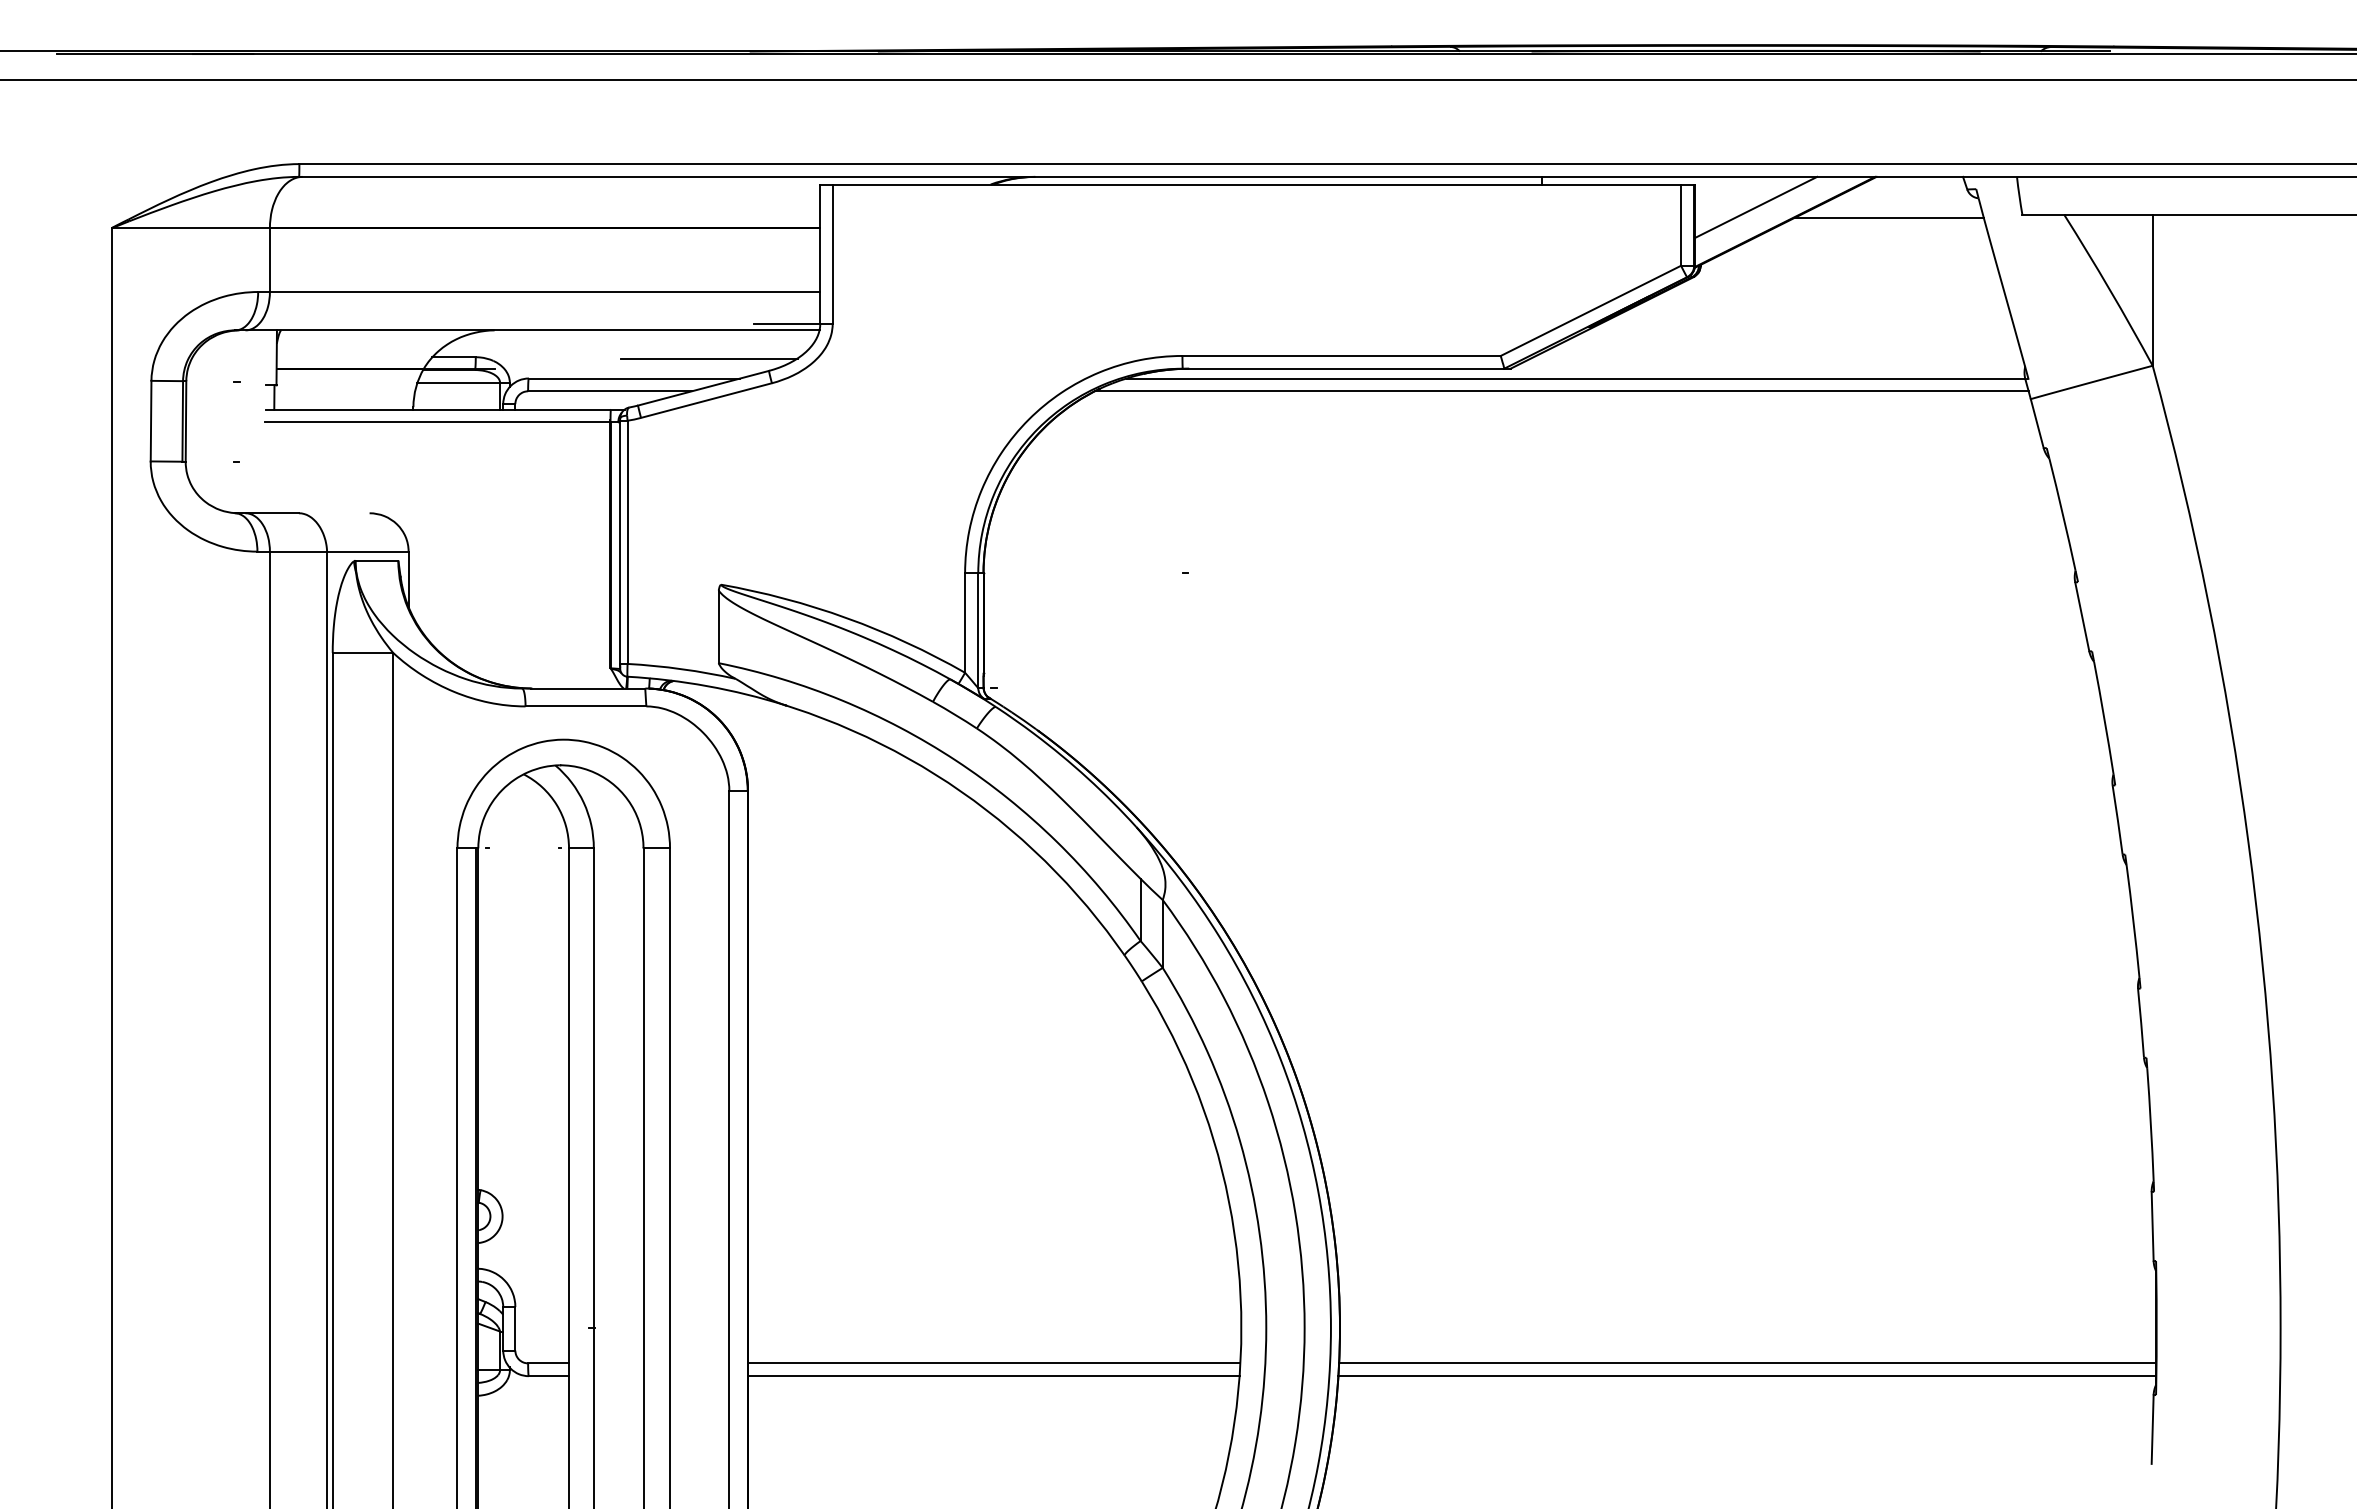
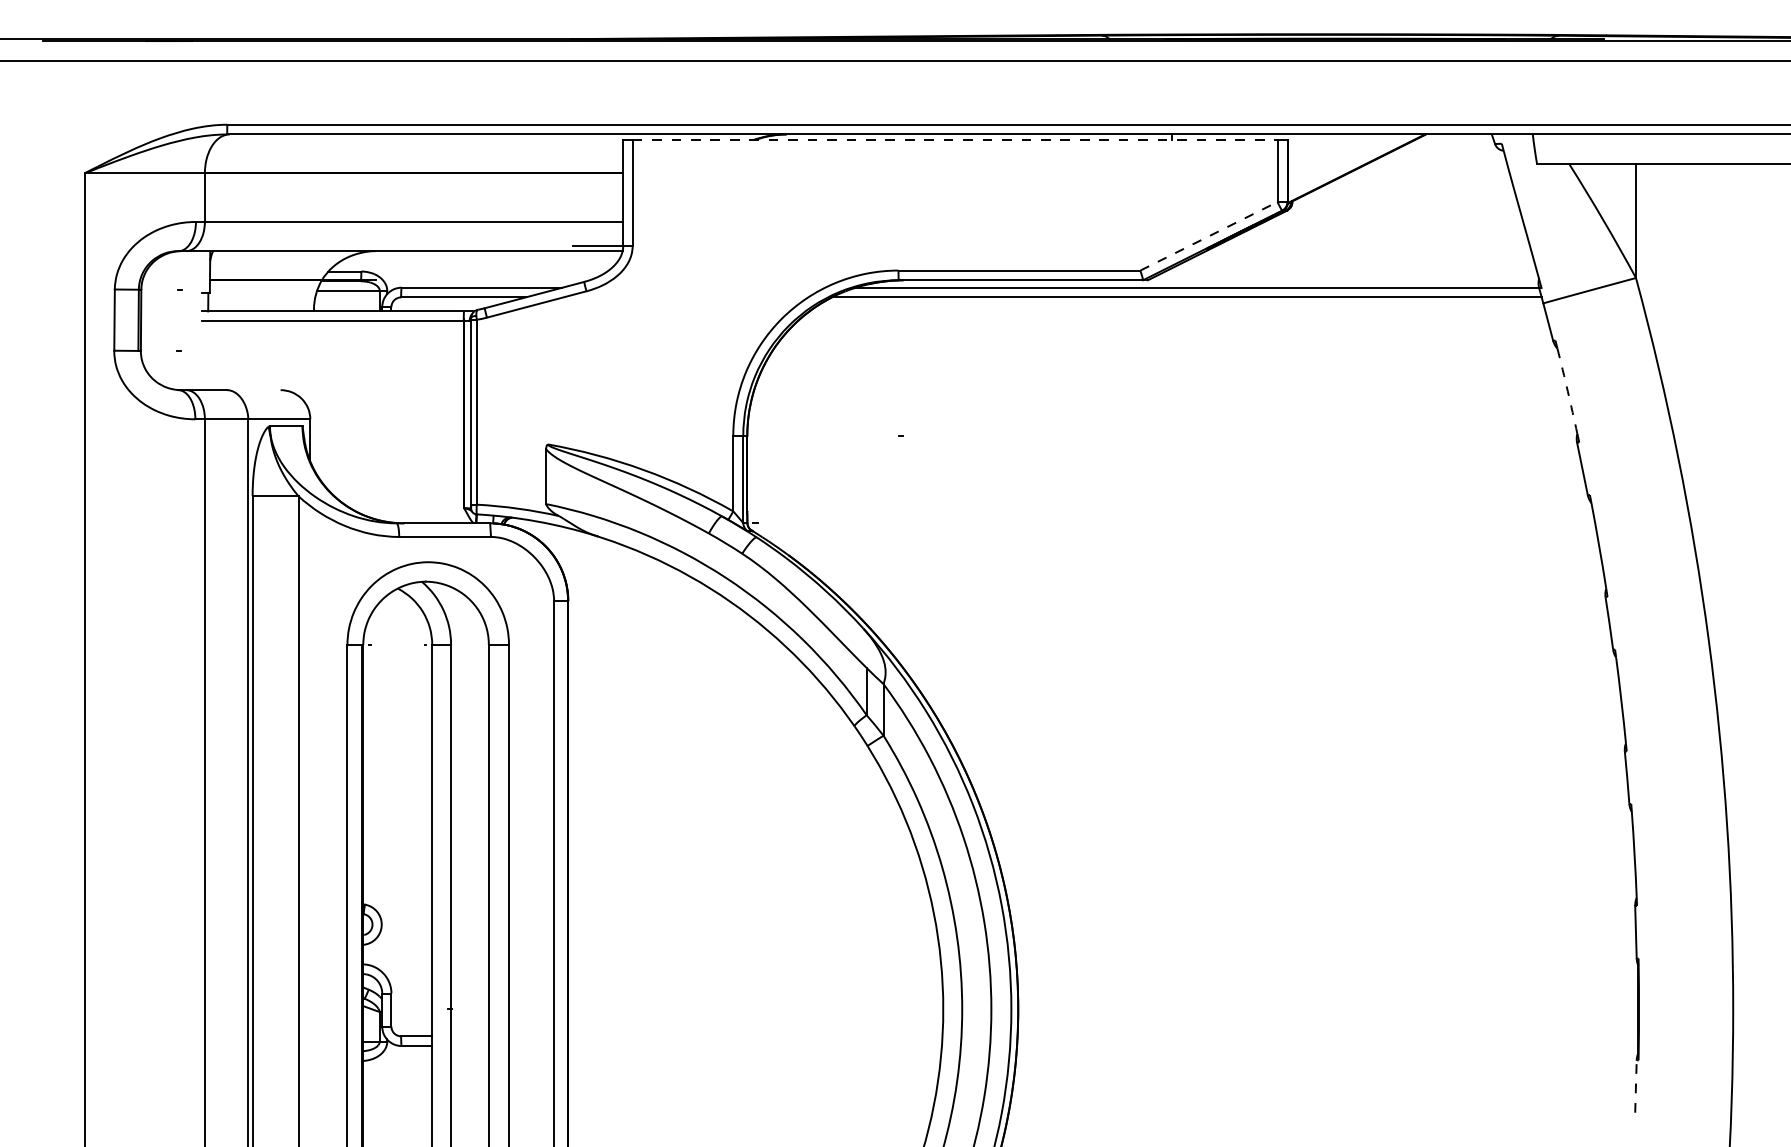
line: (1257, 184) -> (955, 140), solid -> dashed
line: (1755, 207) -> (1334, 157), removed
line: (1888, 217) -> (1435, 165), removed
line: (1590, 310) -> (1208, 236), solid -> dashed
line: (708, 358) -> (538, 272), removed
arc: (2062, 514) -> (1567, 391), solid -> dashed
line: (994, 1363) -> (755, 1036), removed
line: (1747, 1363) -> (1327, 1036), removed
line: (993, 1376) -> (754, 1046), removed
line: (1747, 1376) -> (1327, 1046), removed
line: (2152, 1429) -> (1635, 1086), solid -> dashed

